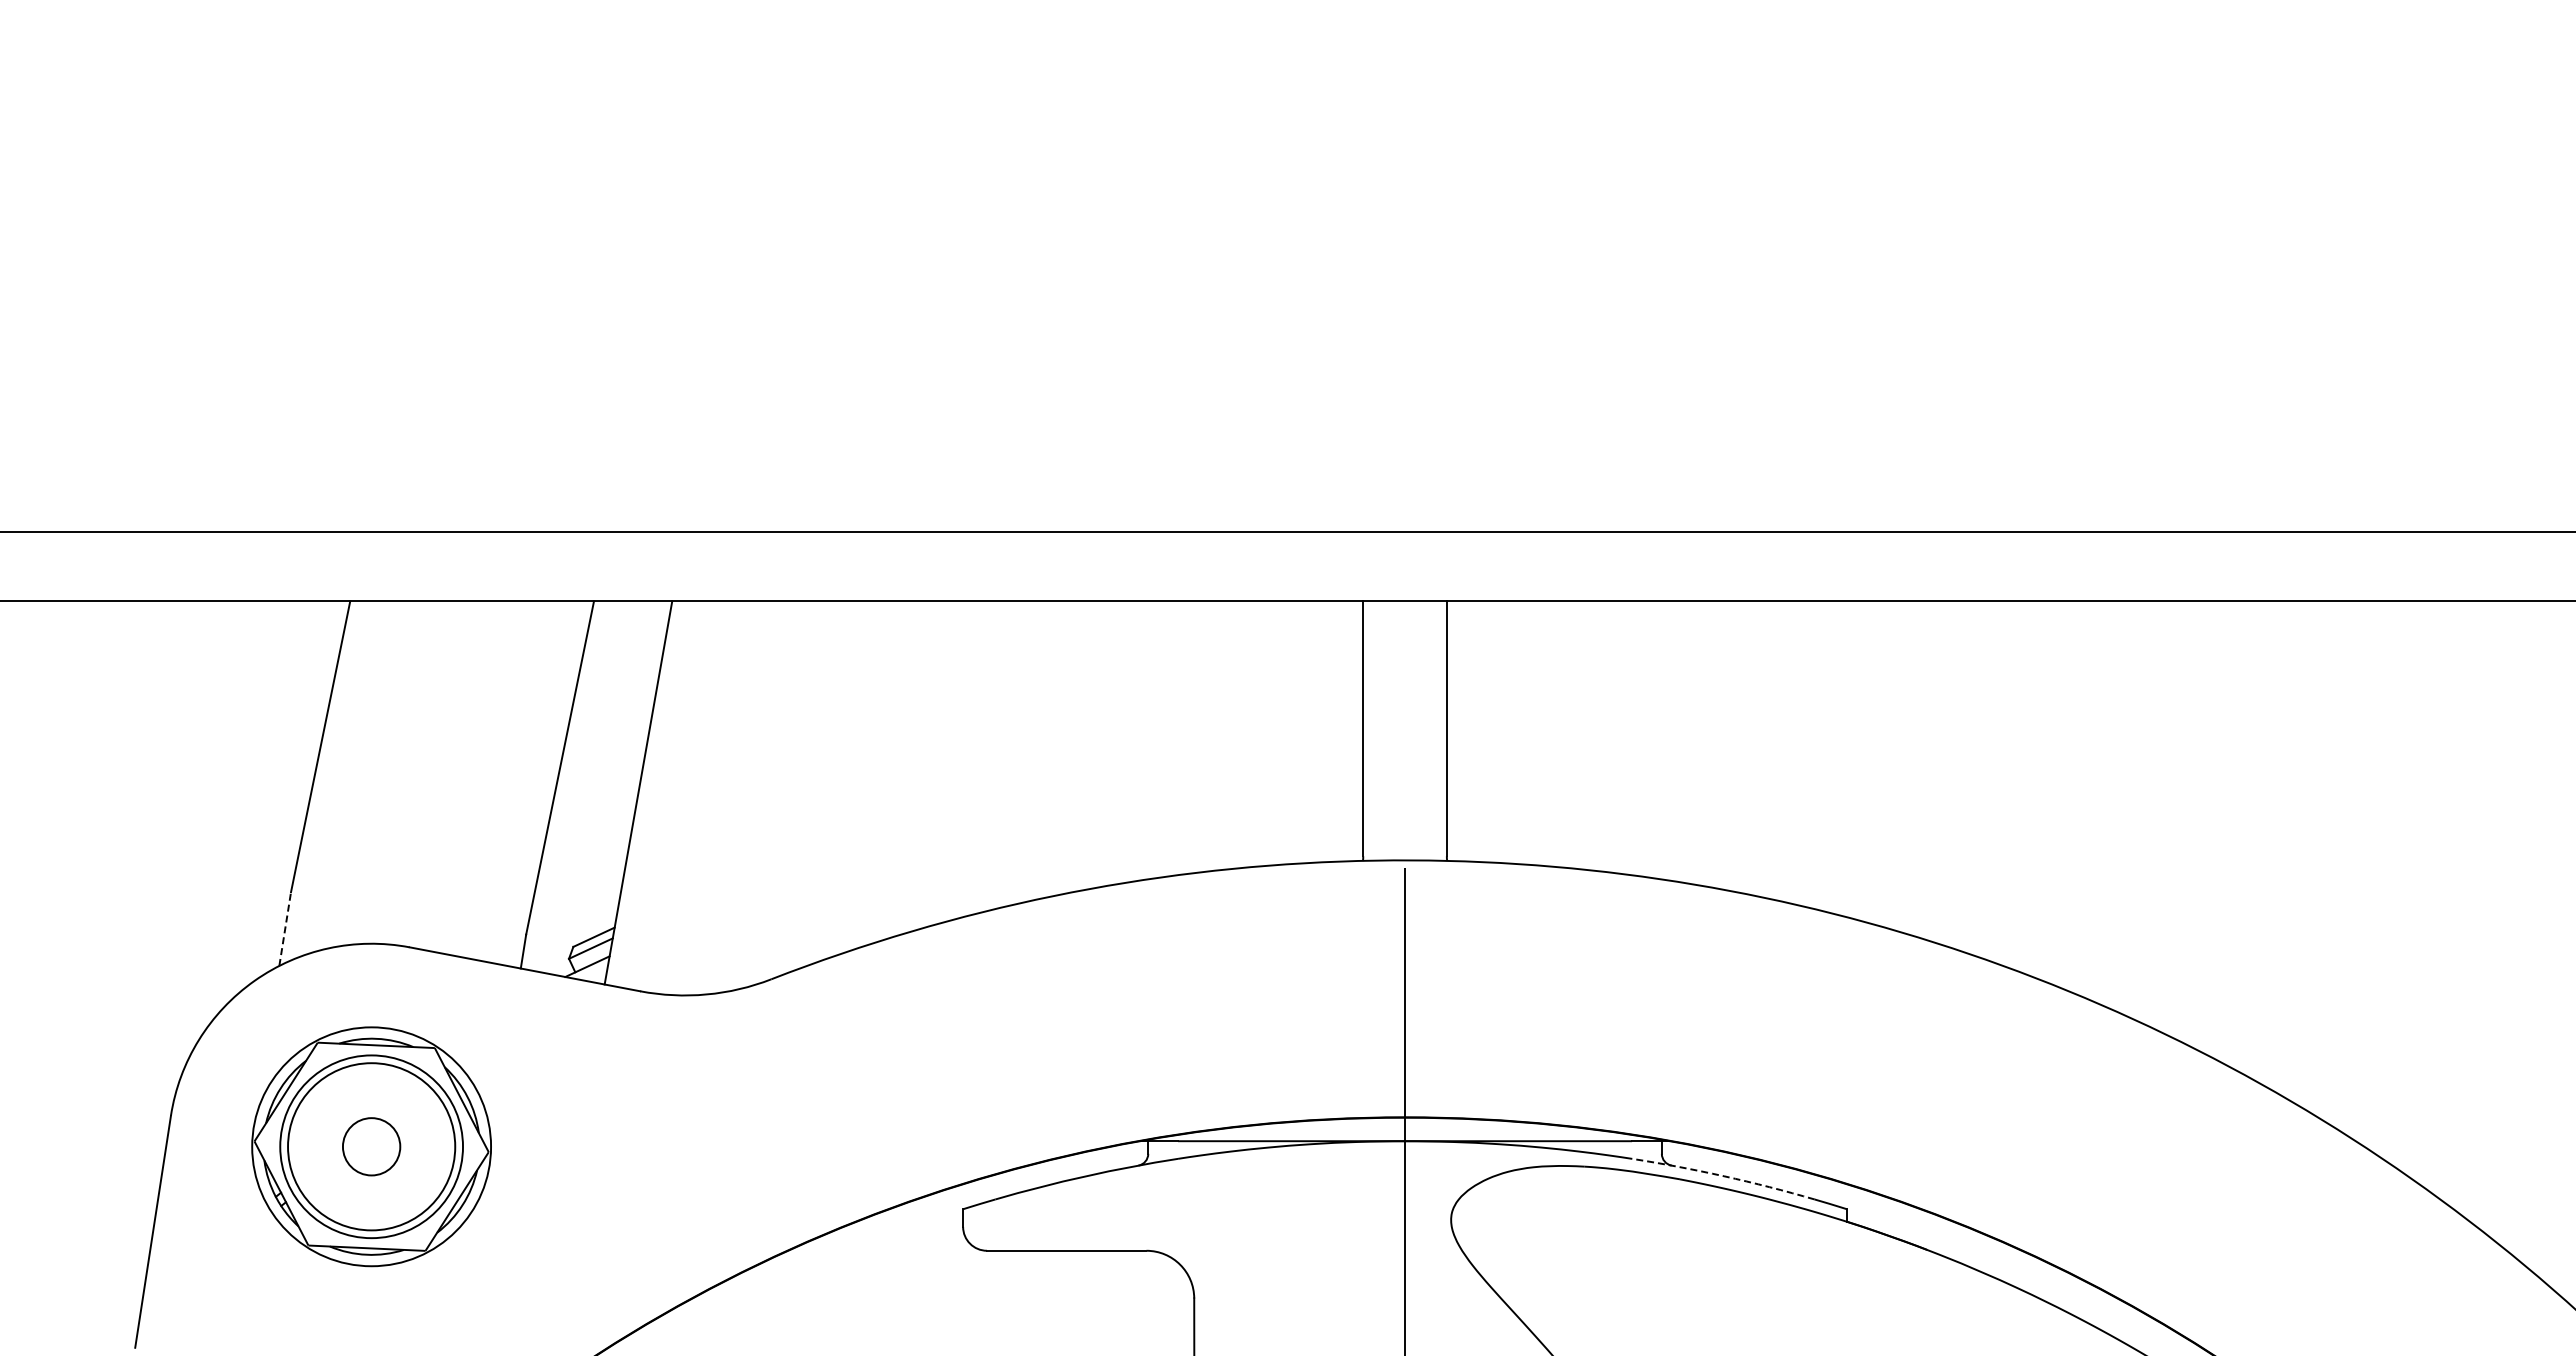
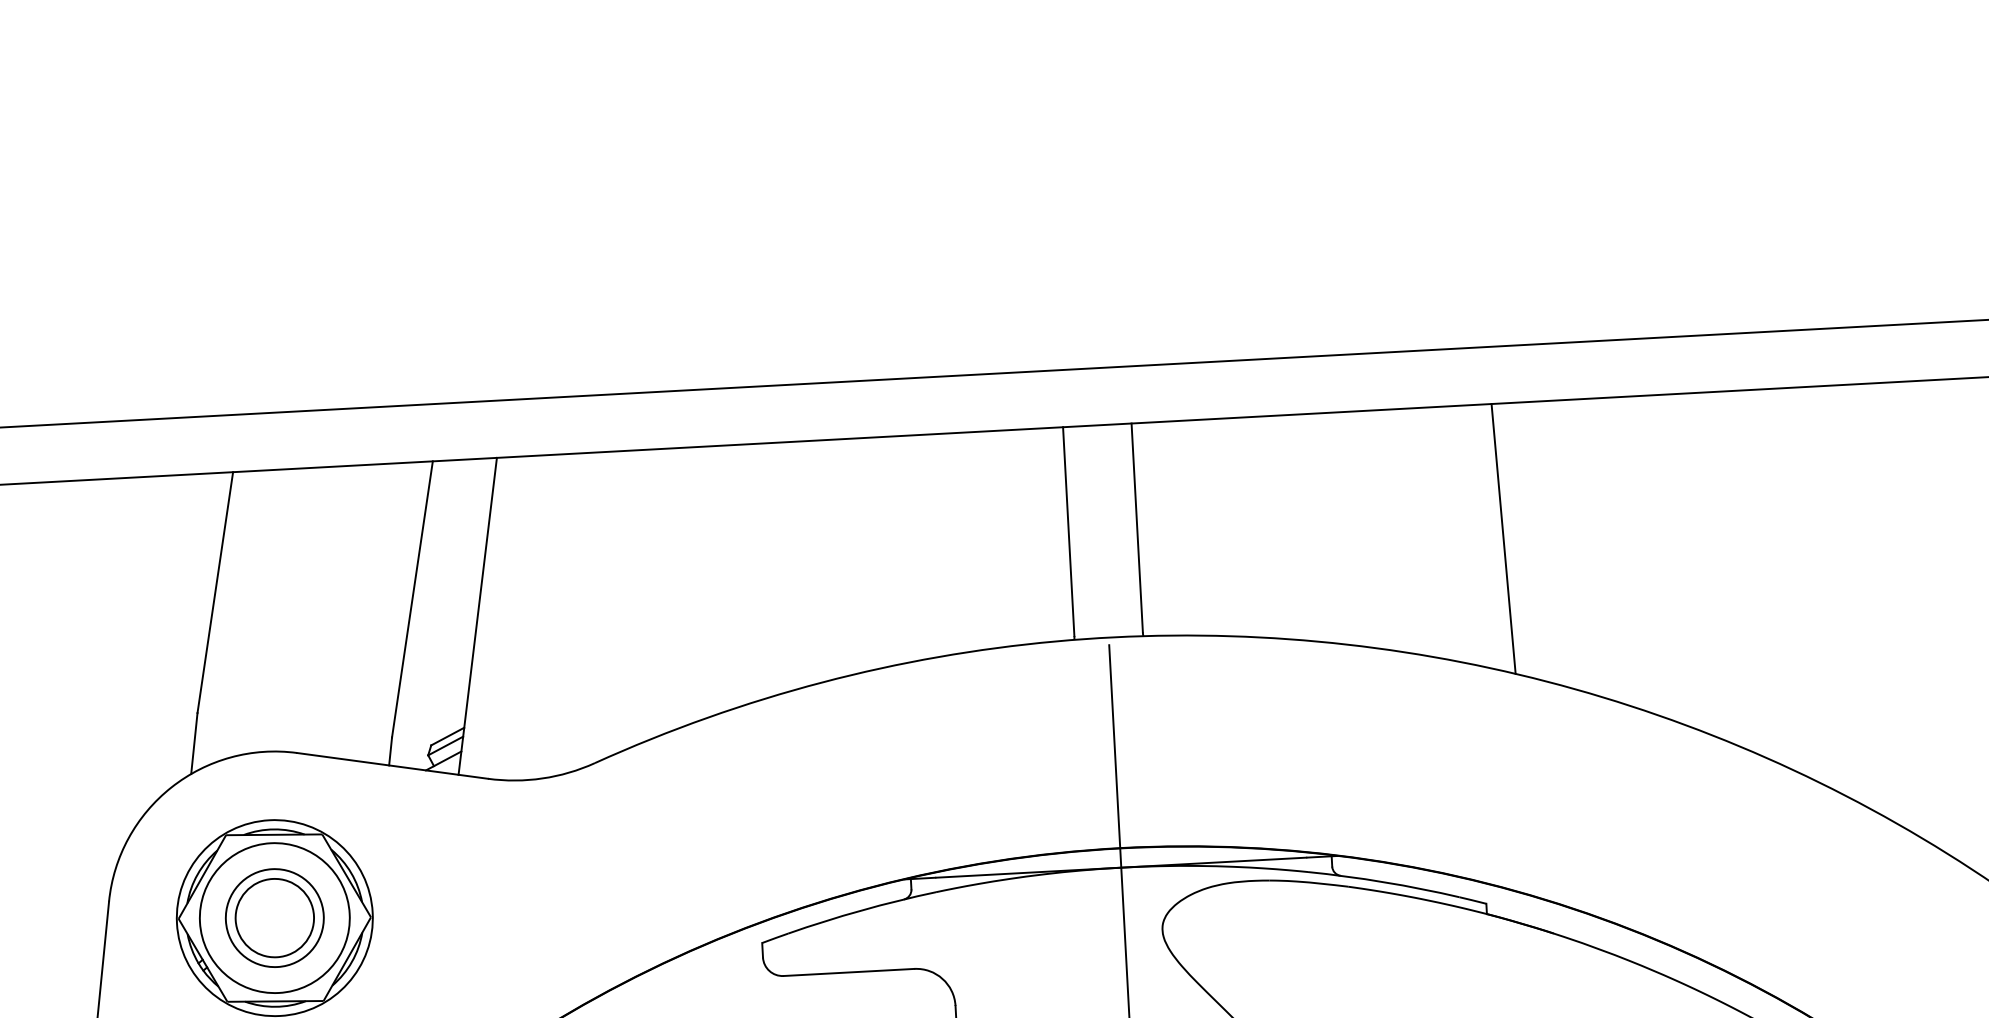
line: (1891, 766) -> (1503, 539), added
line: (285, 928) -> (194, 743), dashed -> solid
circle: (371, 1146) -> (274, 917), size x0.71
circle: (371, 1146) -> (274, 917), size x1.67
arc: (1724, 1176) -> (1384, 882), dashed -> solid

